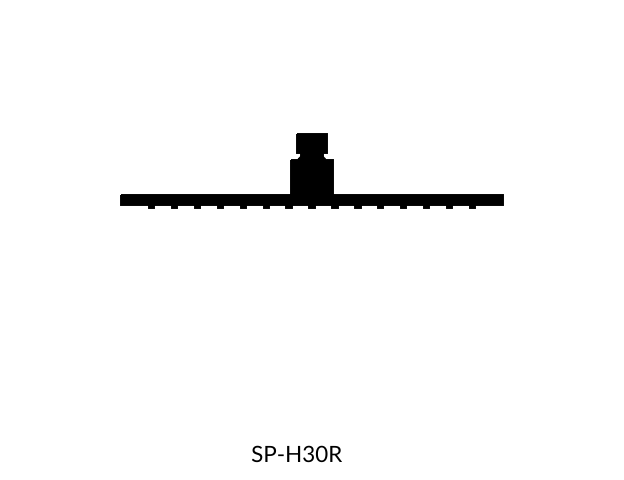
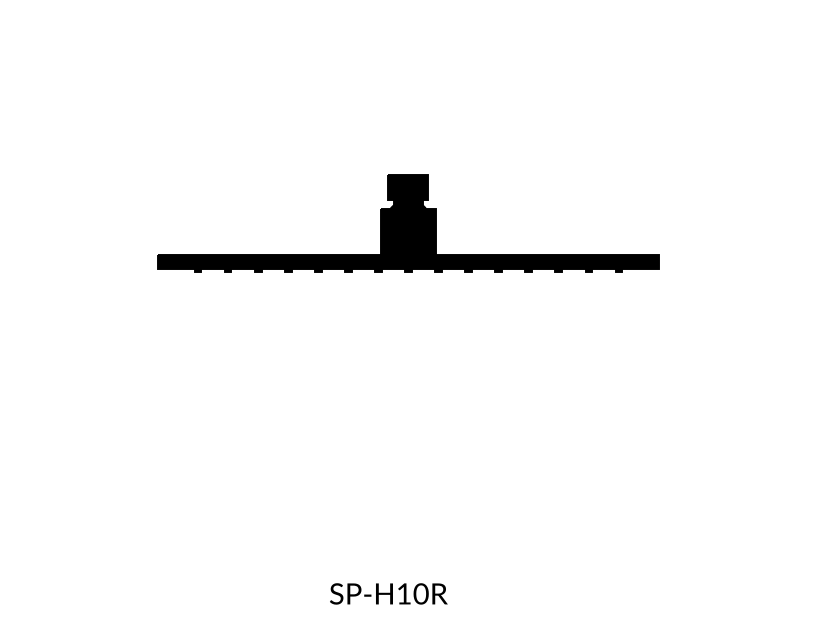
text: (308, 453) -> (403, 593), SP-H30R -> SP-H10R

